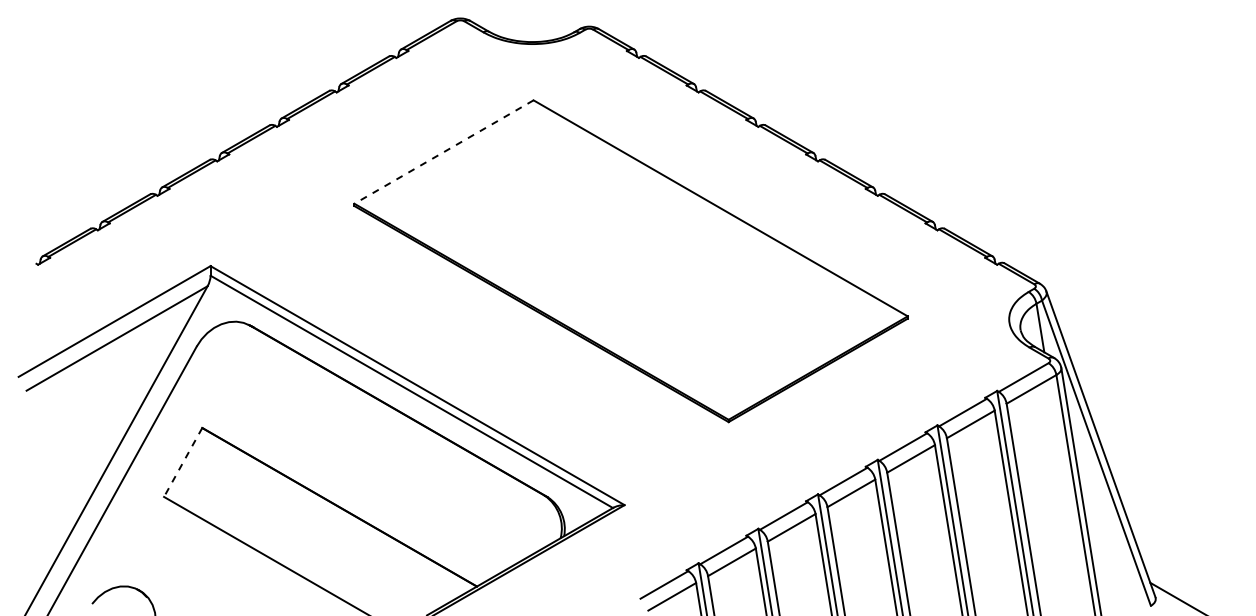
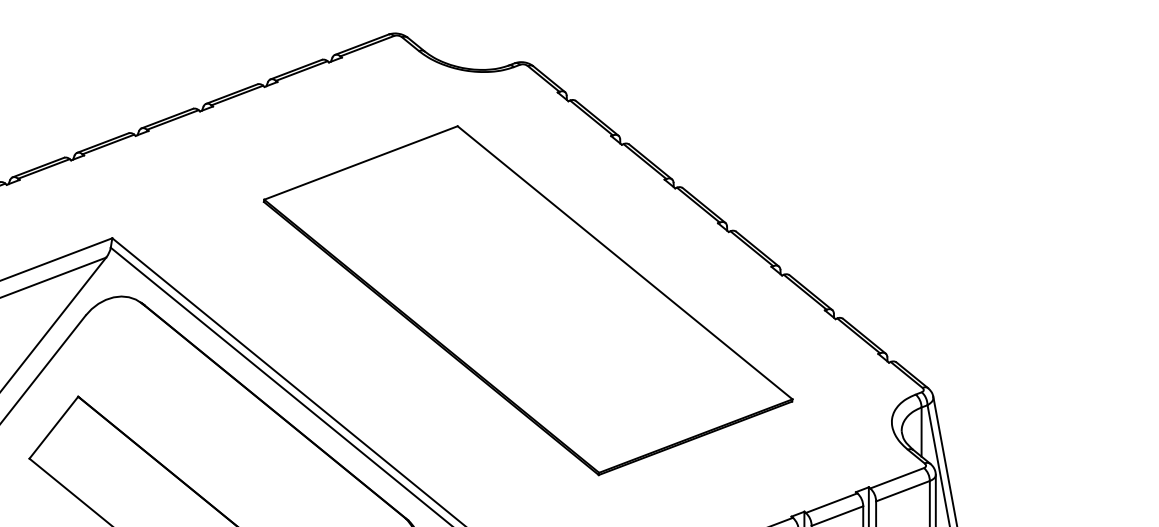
line: (443, 152) -> (360, 163), dashed -> solid
line: (182, 462) -> (53, 427), dashed -> solid

